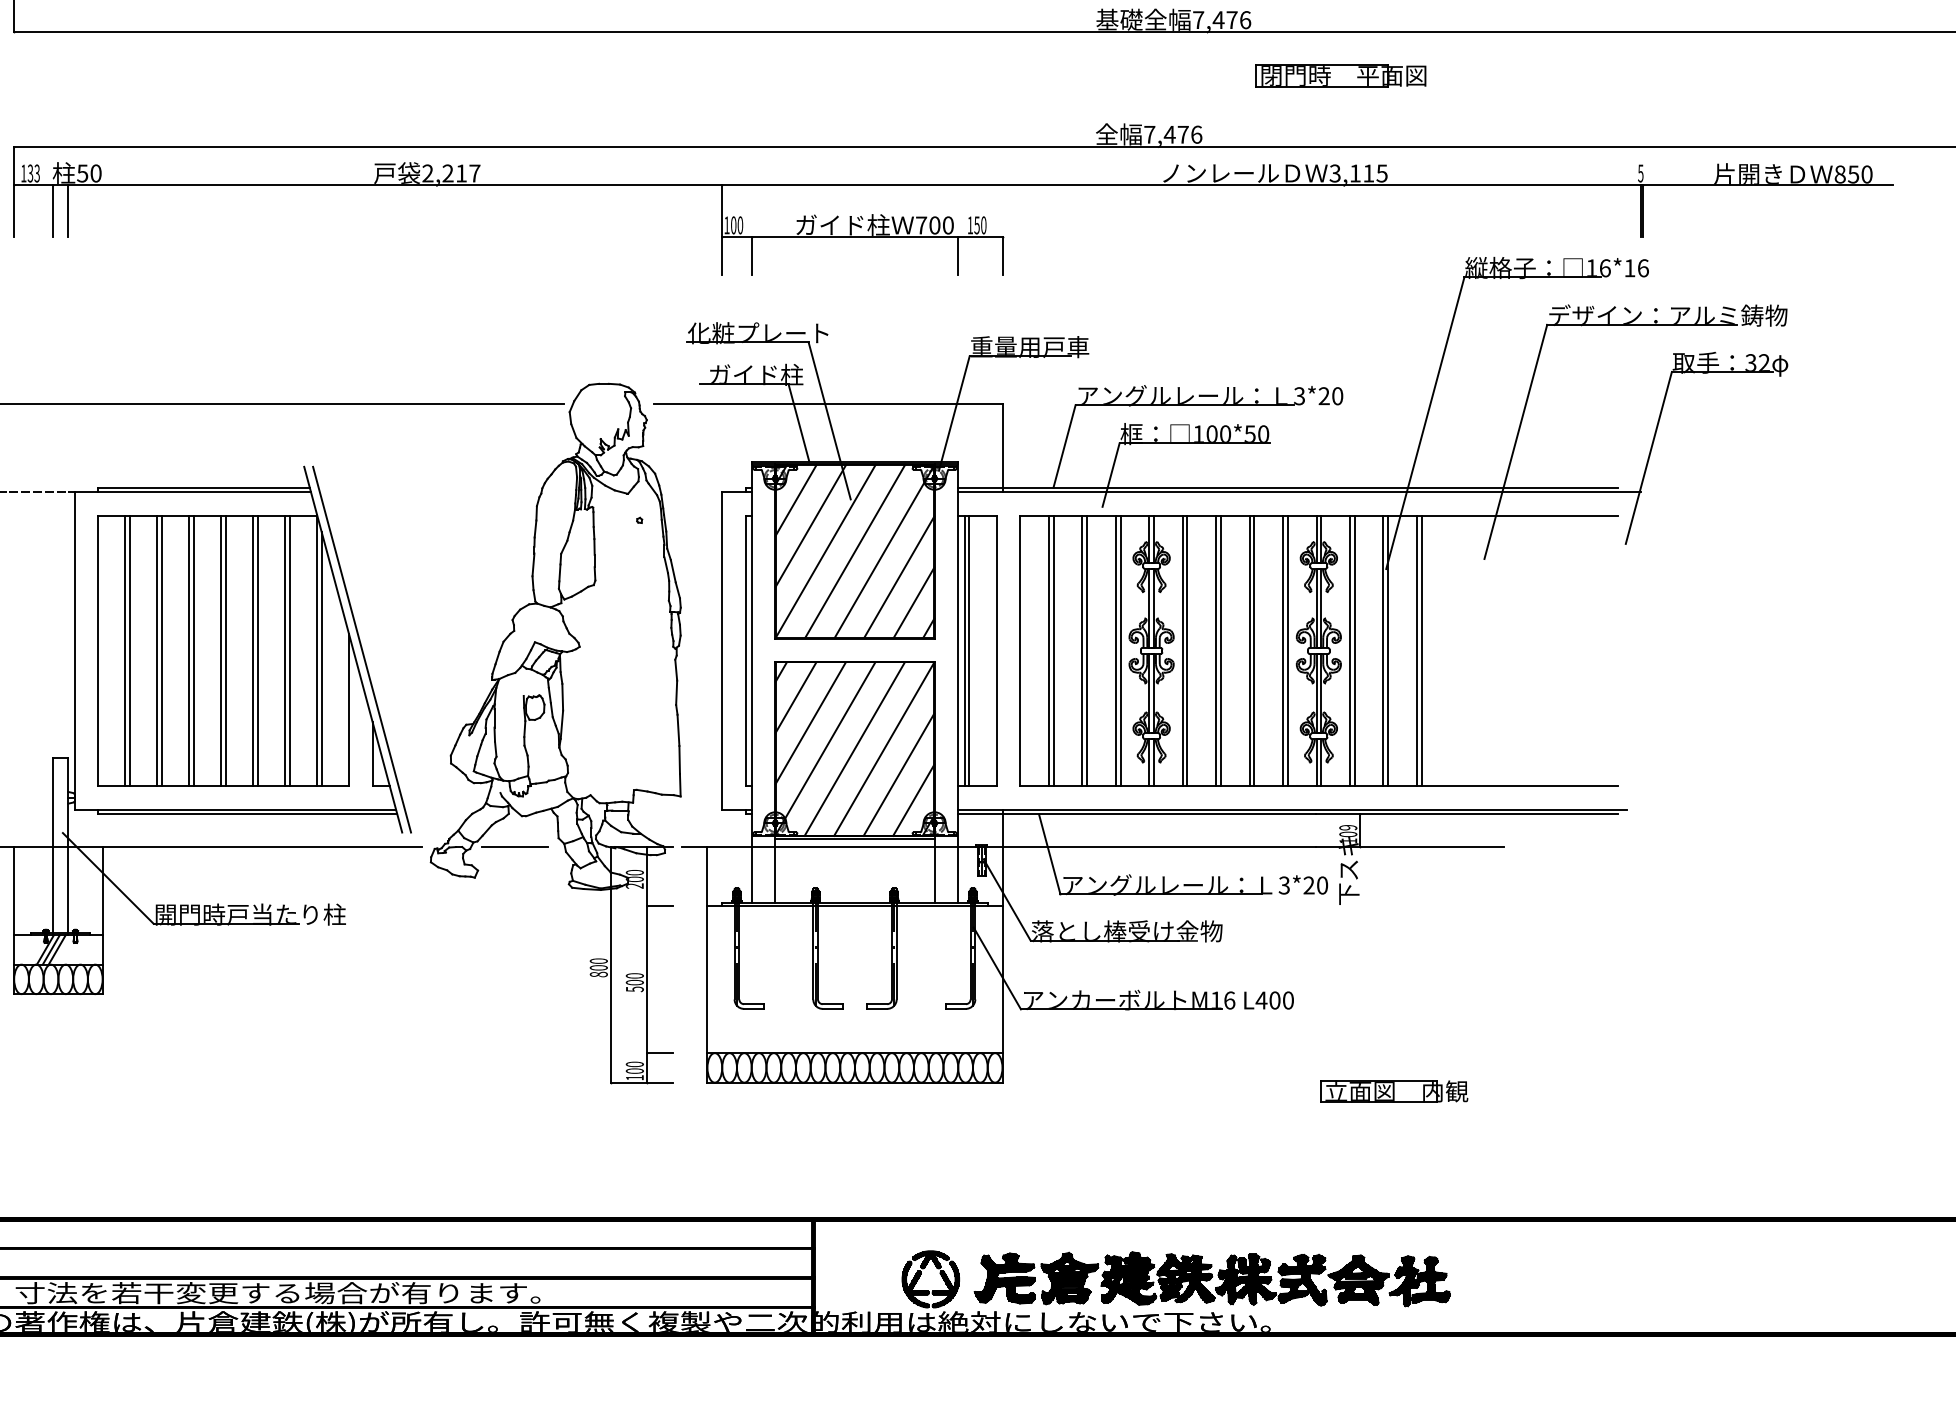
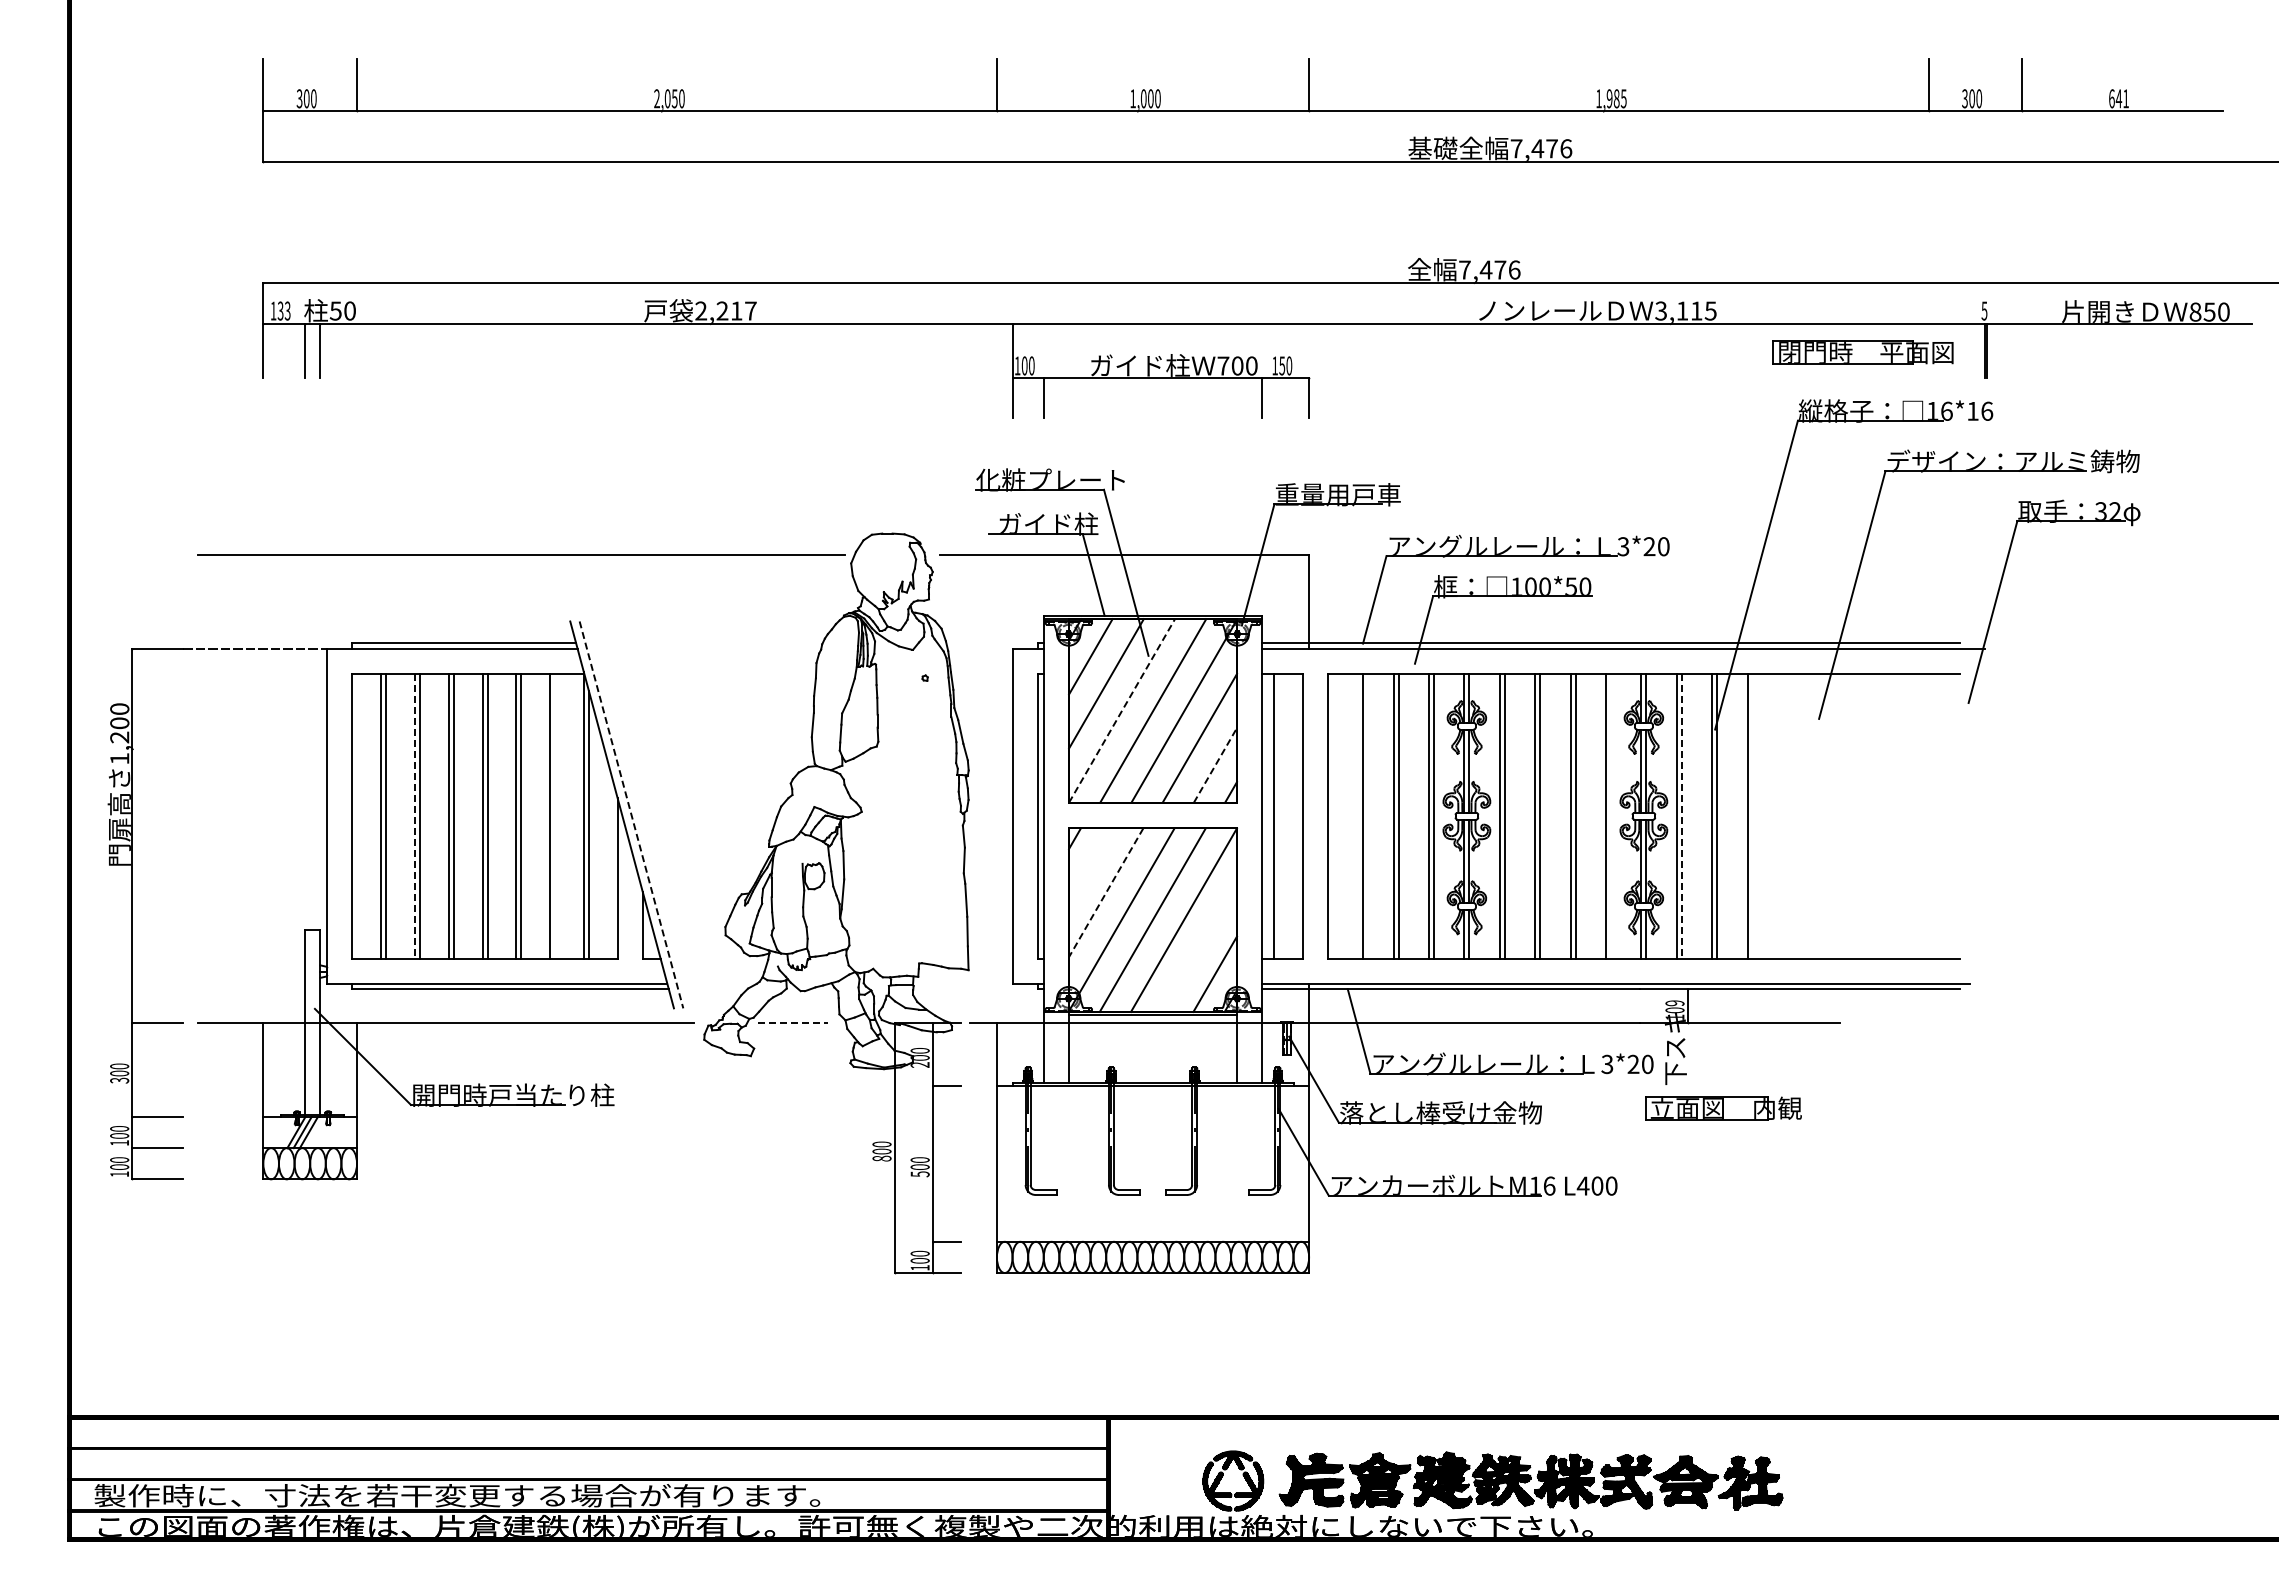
part: (1340, 75) -> (1862, 352), moved
line: (826, 551) -> (1122, 710), solid -> dashed
line: (914, 602) -> (1215, 764), solid -> dashed
line: (362, 650) -> (631, 815), solid -> dashed
line: (157, 651) -> (414, 816), solid -> dashed
line: (290, 651) -> (555, 816), removed
line: (965, 651) -> (1269, 816), removed
line: (1049, 651) -> (1358, 816), removed
line: (1288, 651) -> (1611, 816), removed
line: (1354, 651) -> (1681, 816), solid -> dashed
line: (1421, 651) -> (1752, 816), removed
line: (795, 697) -> (1090, 865), removed
line: (810, 723) -> (1105, 893), solid -> dashed
line: (898, 774) -> (1199, 946), removed
line: (515, 846) -> (793, 1023), solid -> dashed
part: (1394, 1091) -> (1723, 1108), moved

